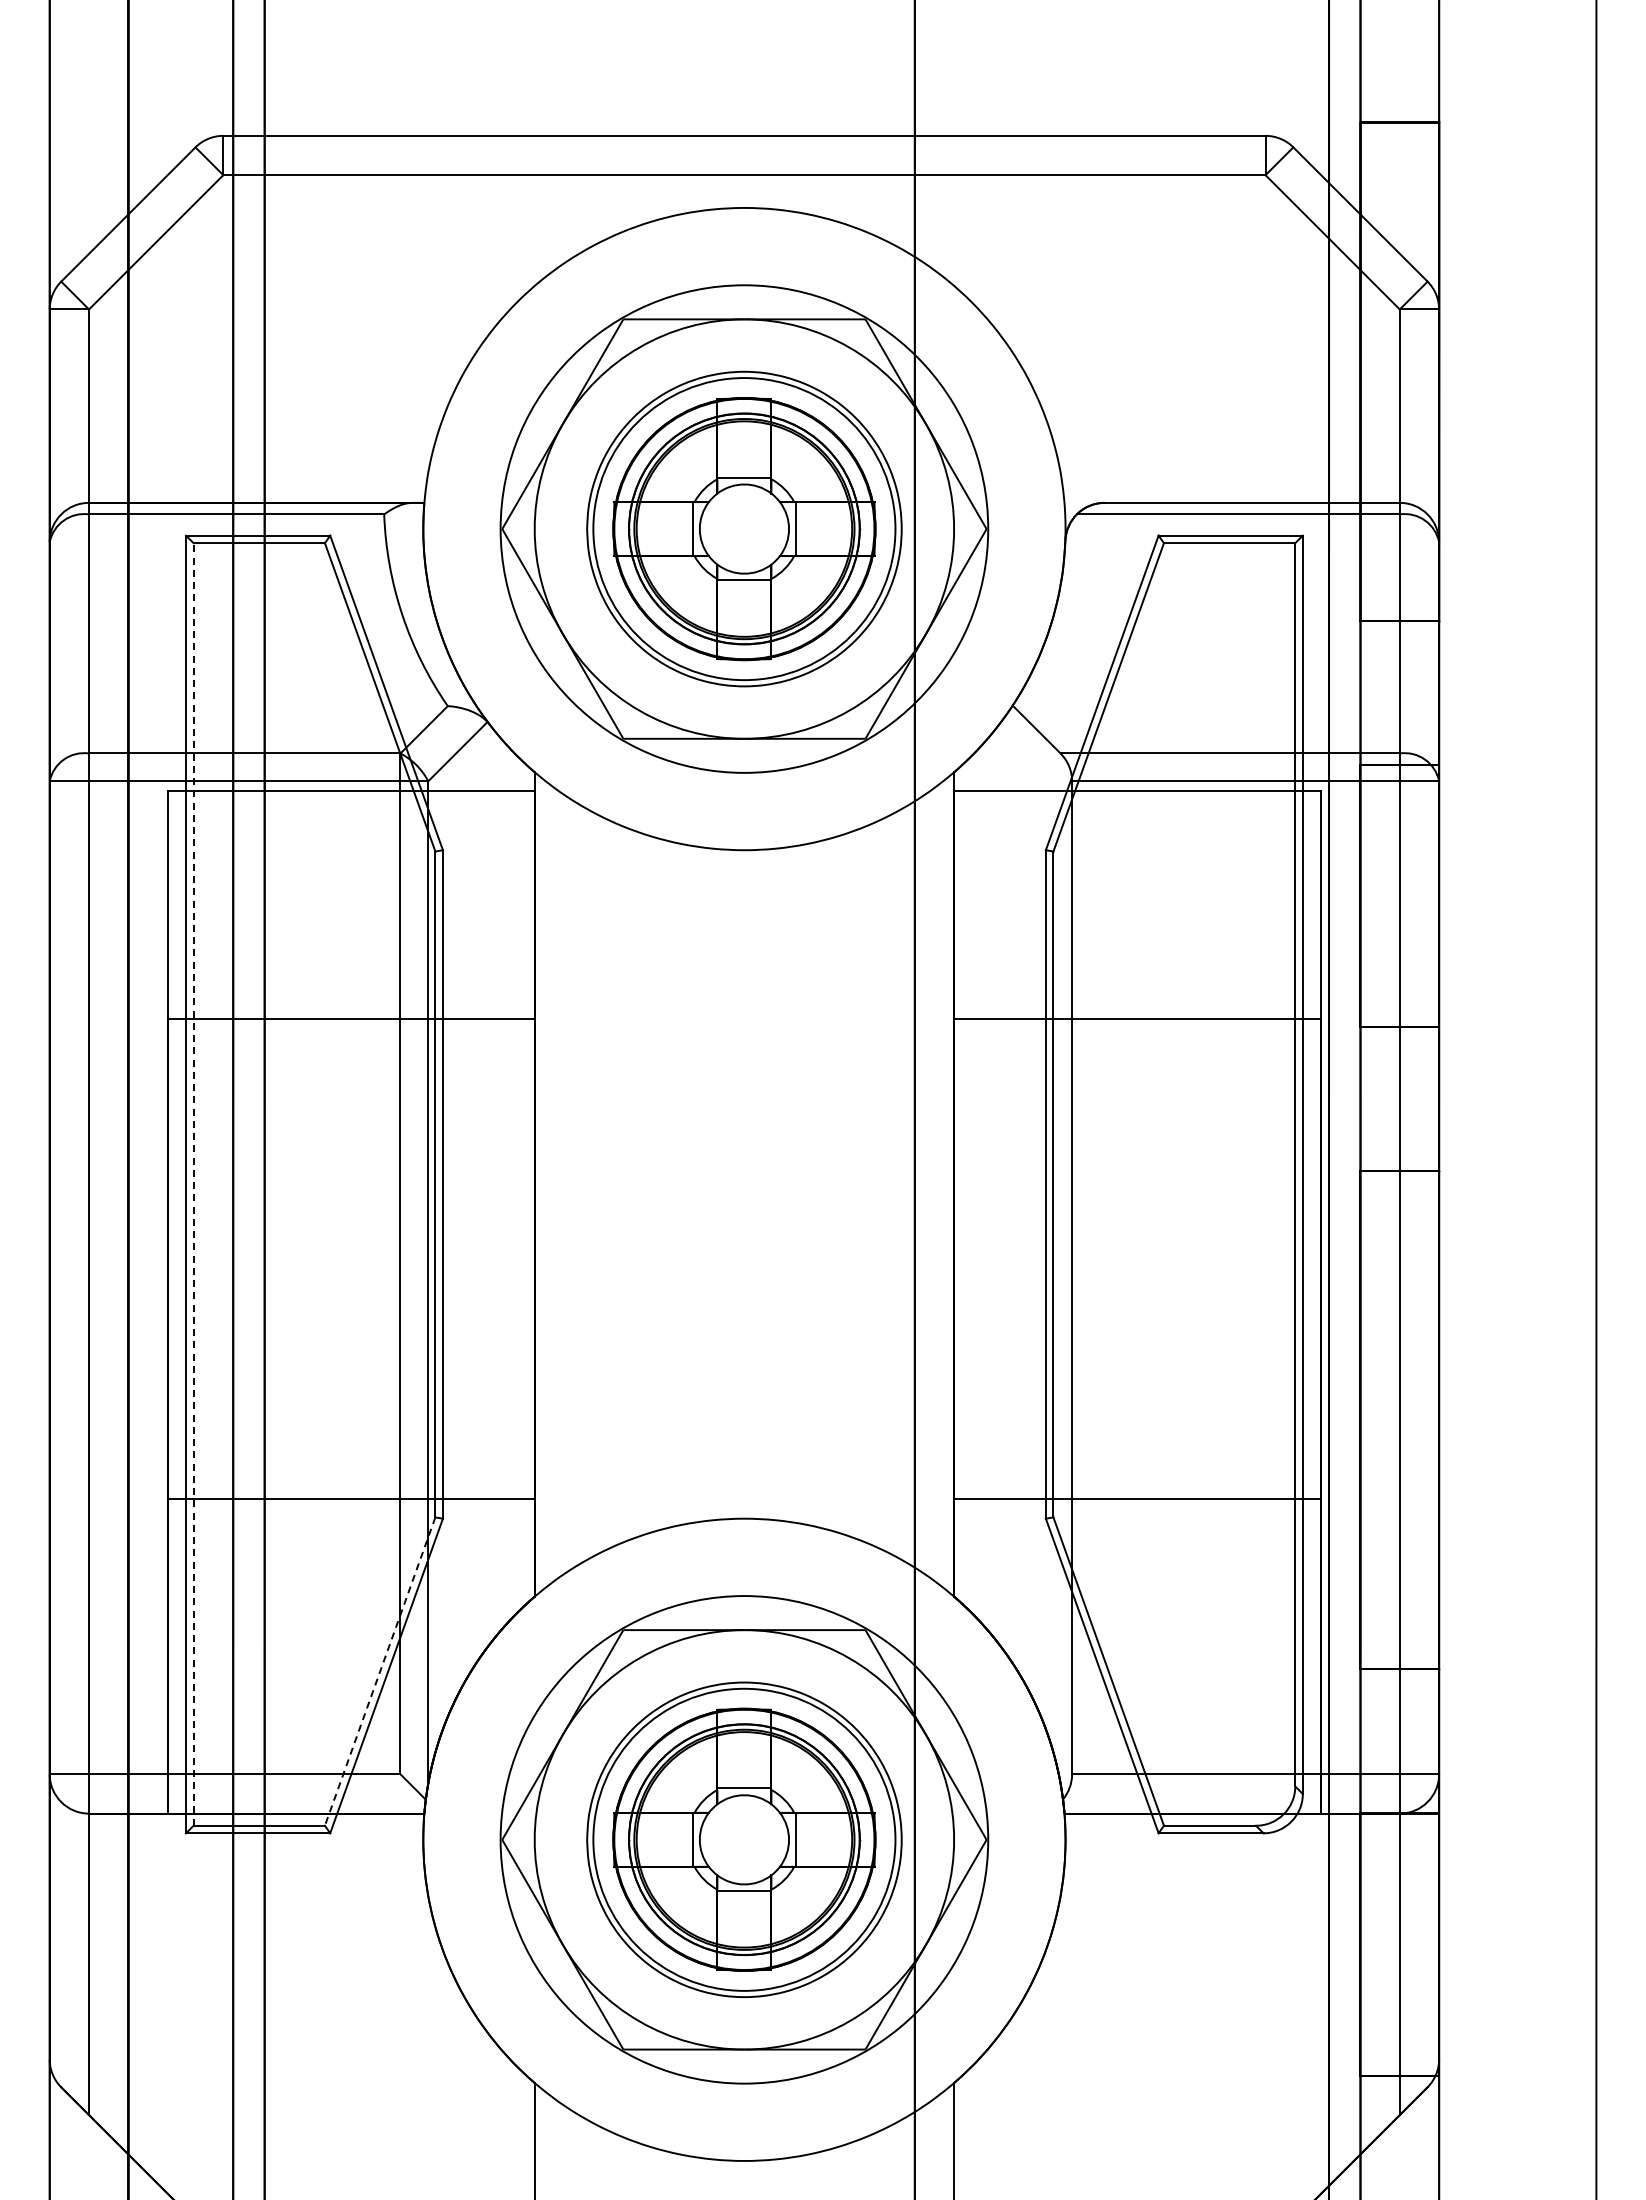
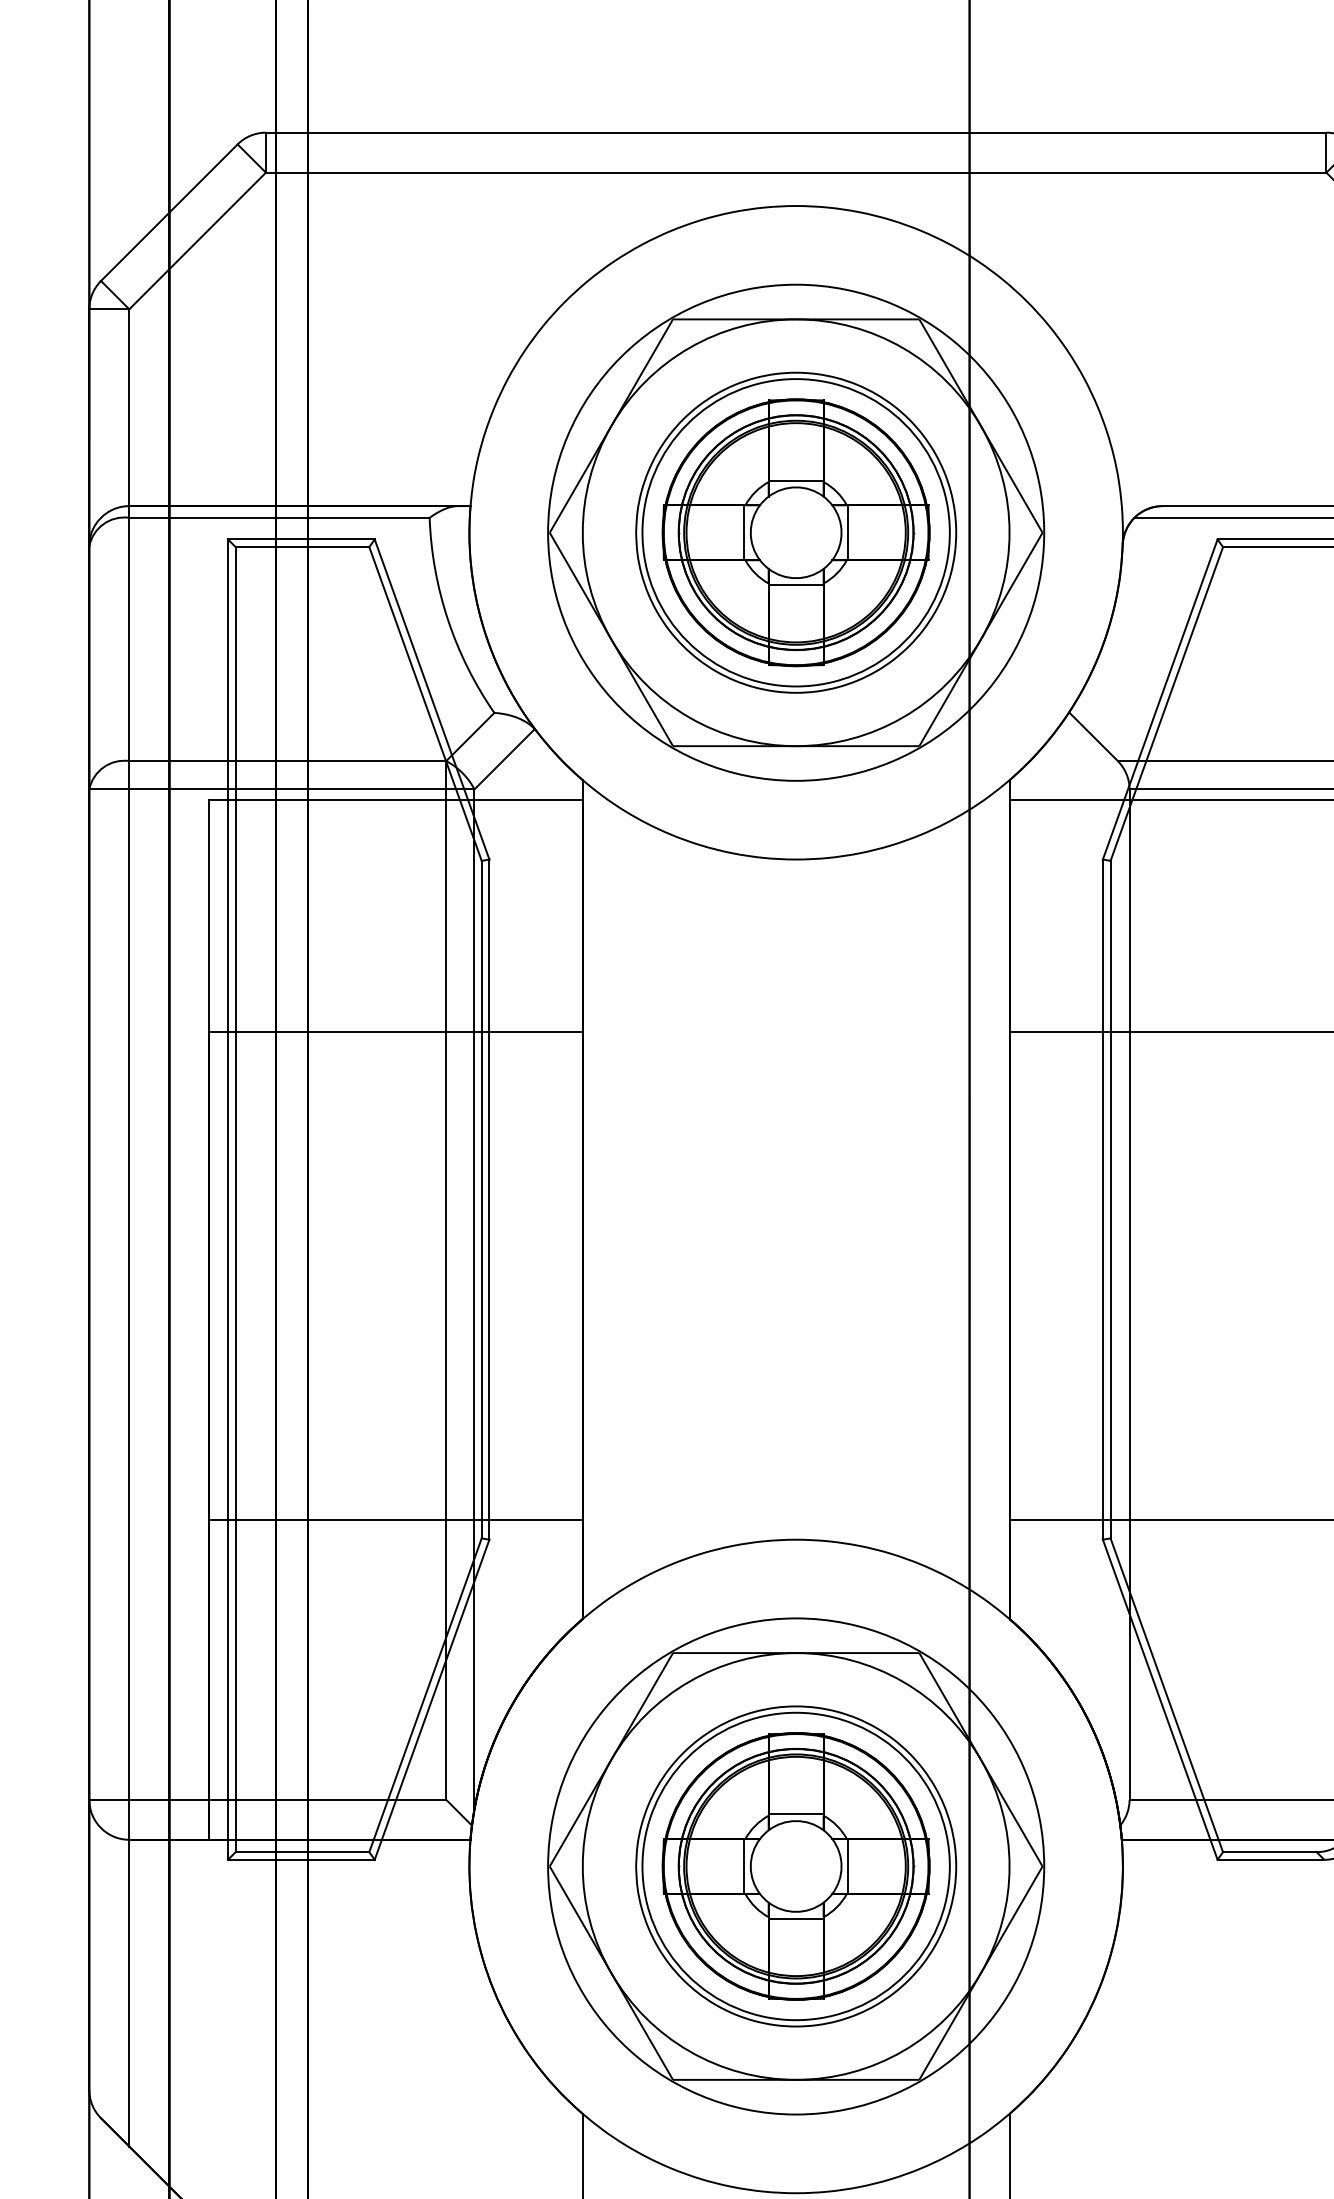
line: (193, 1183) -> (235, 1198), dashed -> solid
line: (380, 1671) -> (425, 1695), dashed -> solid

